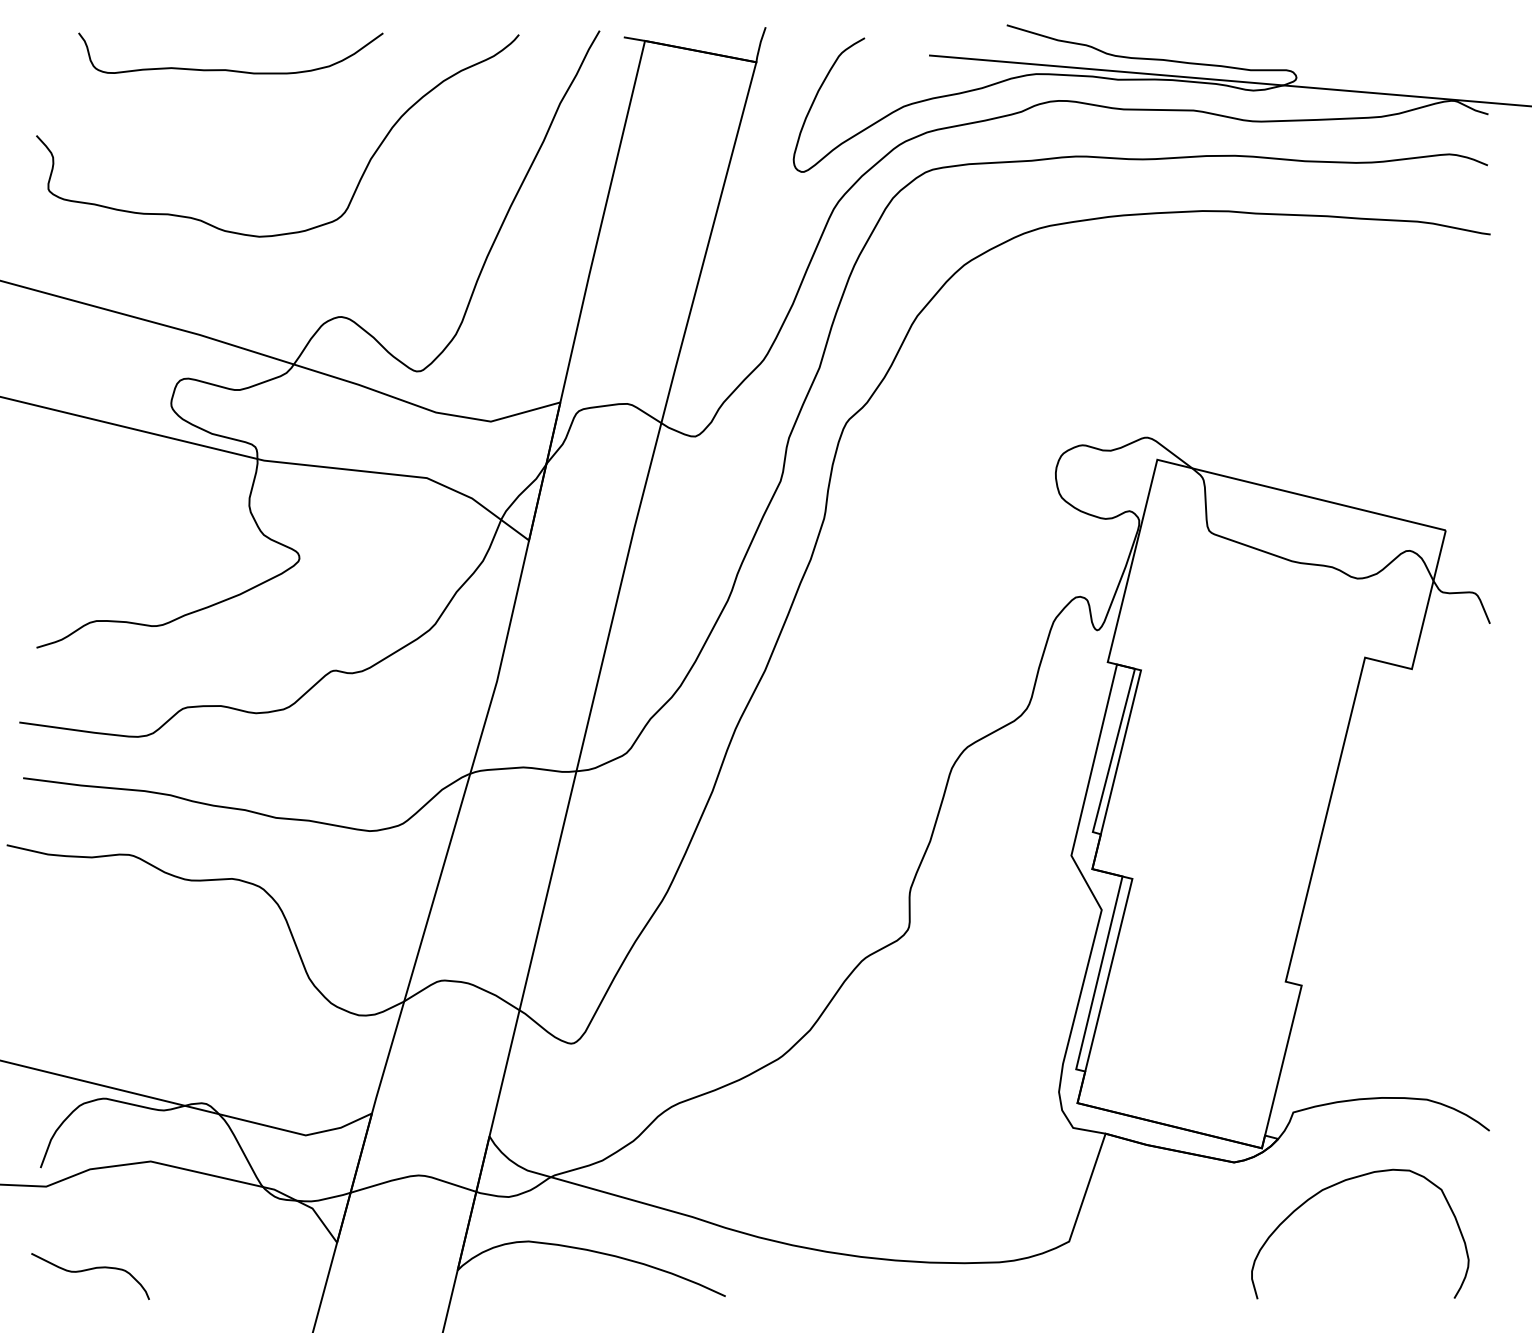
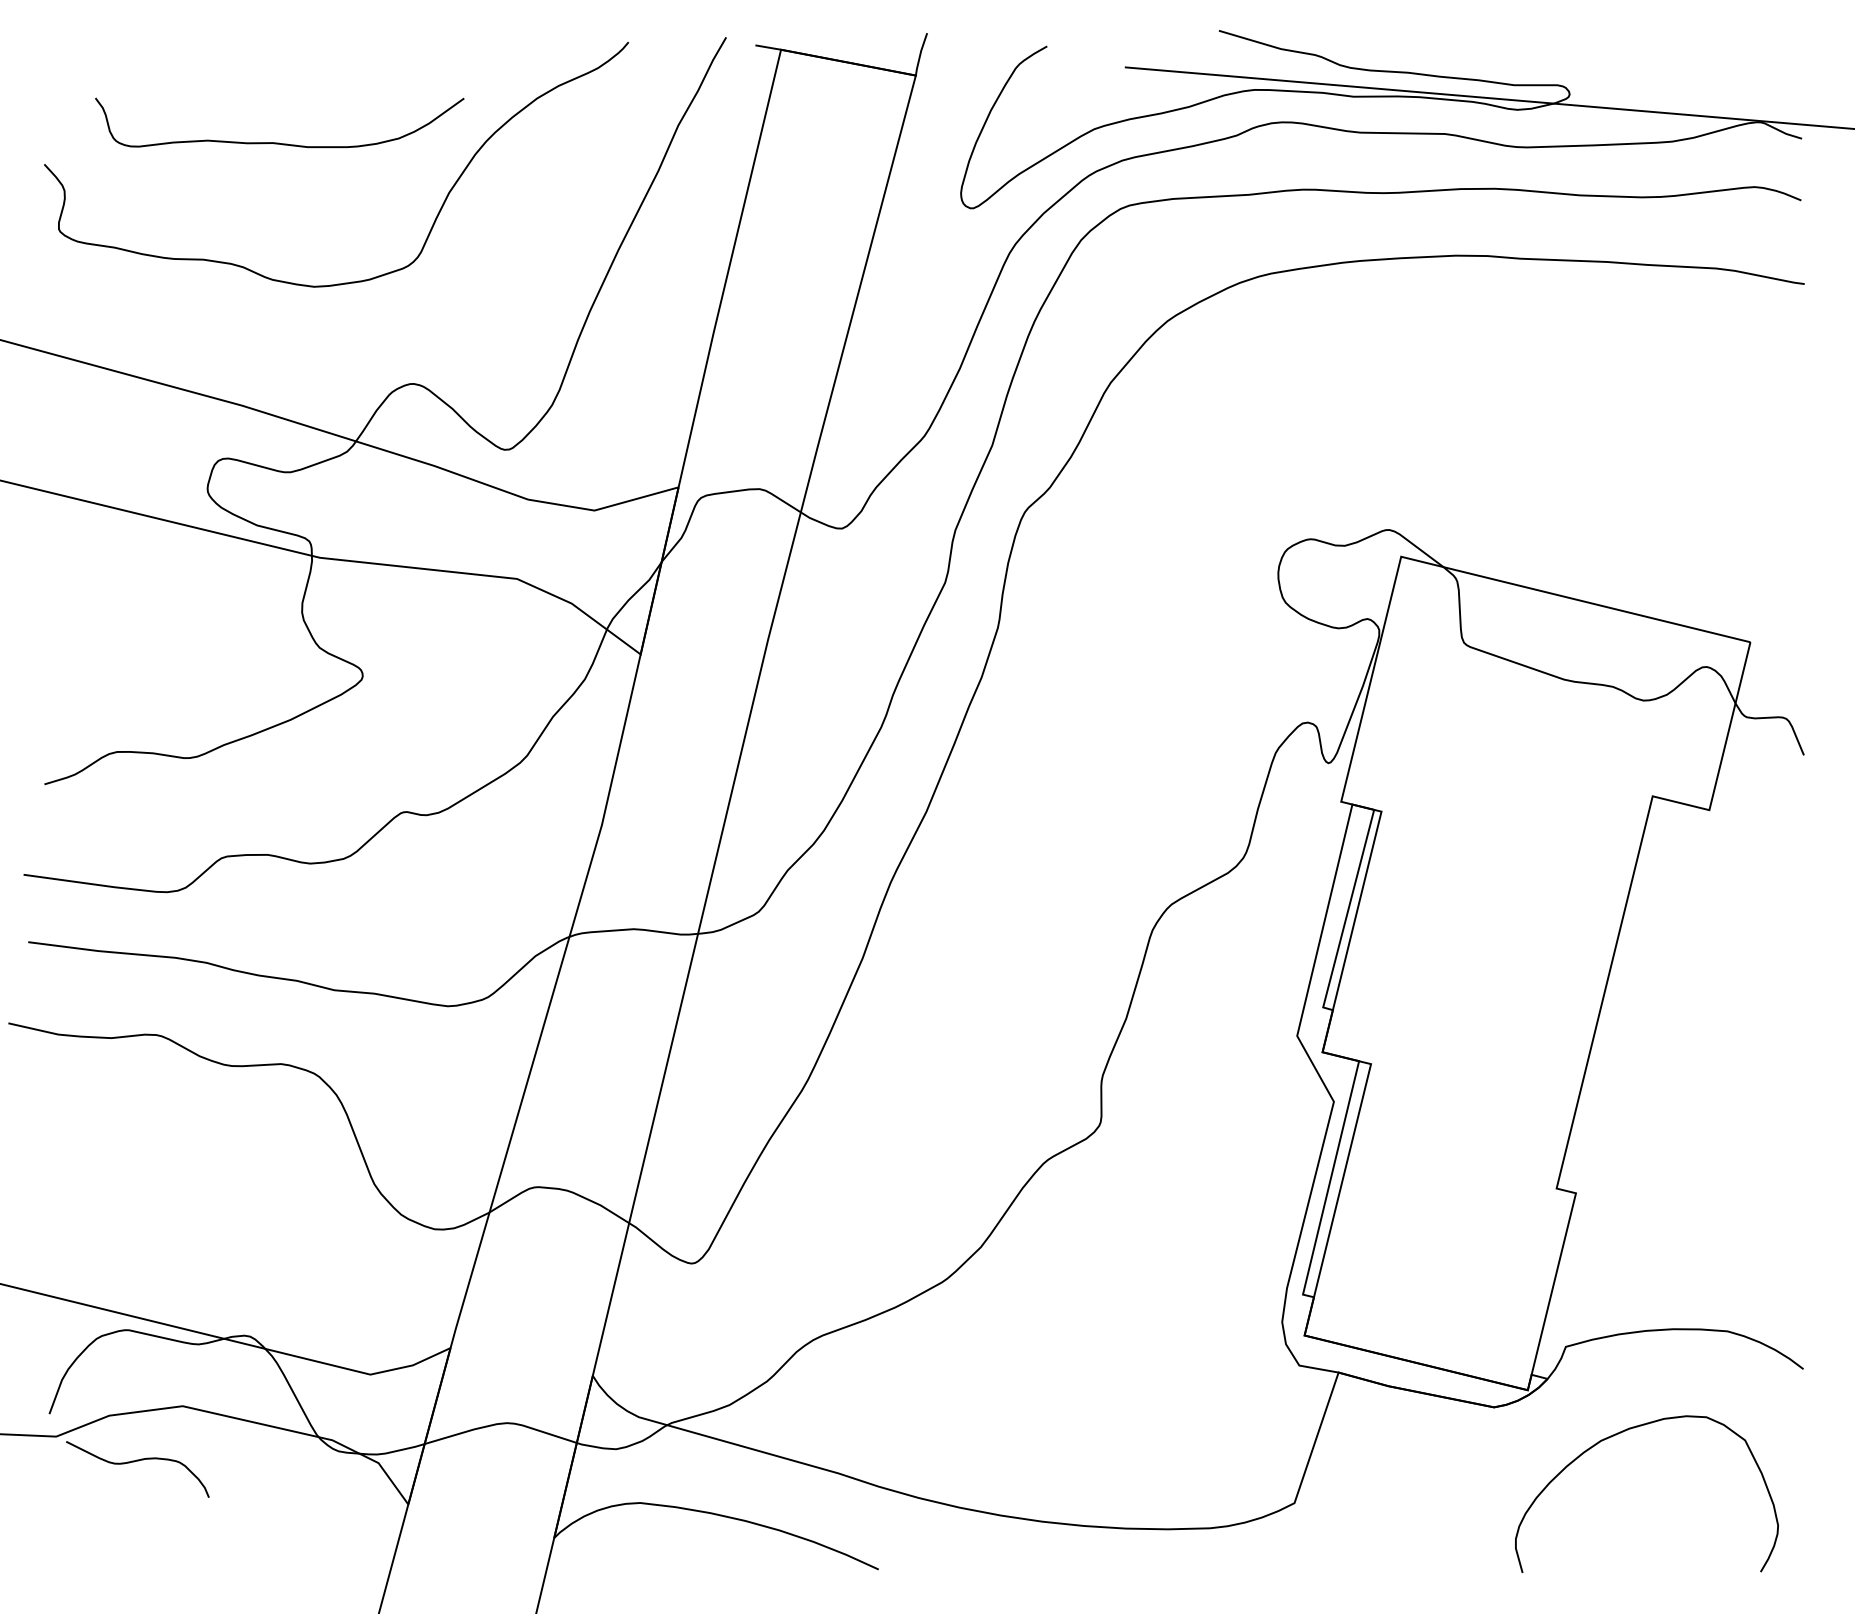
curve: (230, 69) -> (279, 142), moved
curve: (87, 1270) -> (134, 1462), moved

